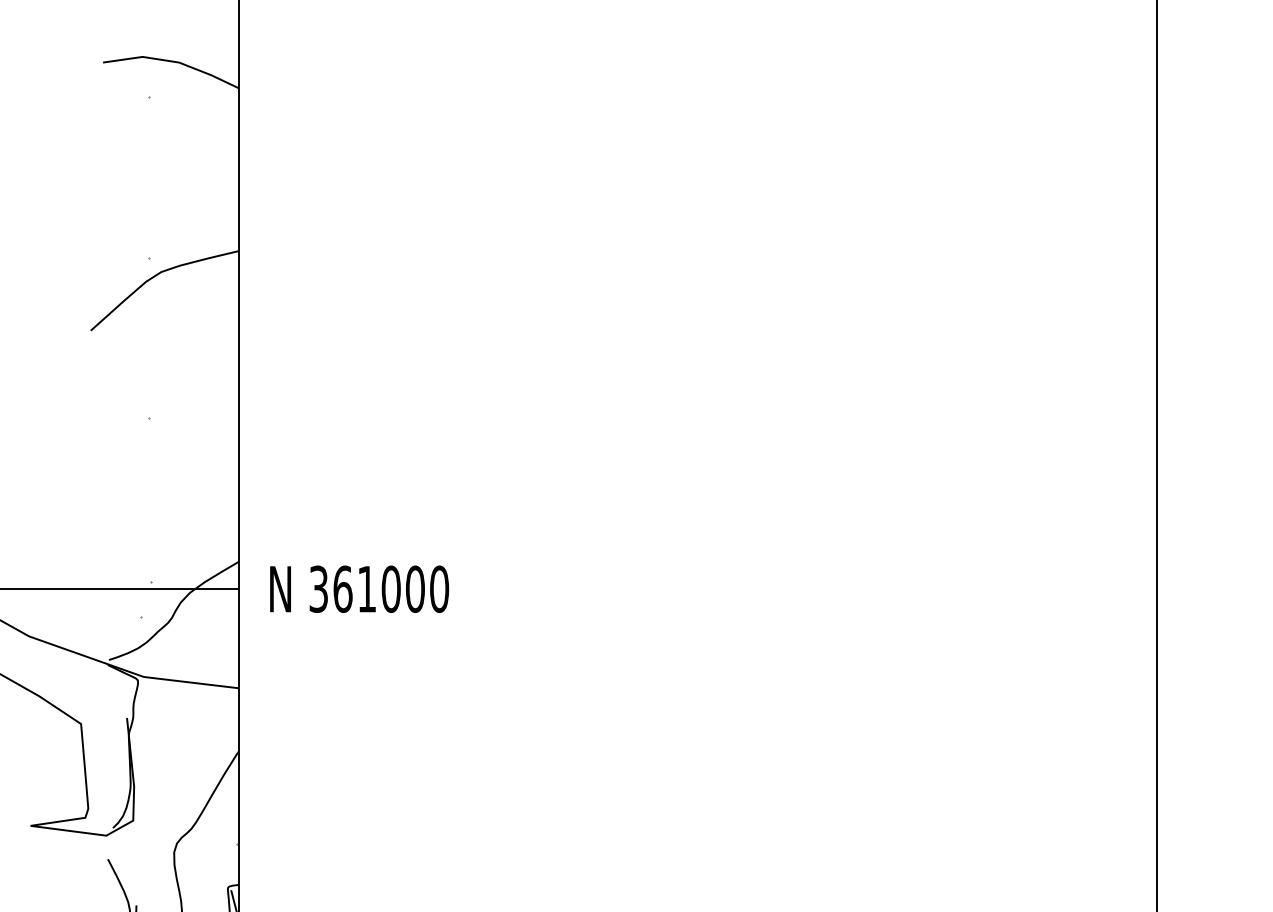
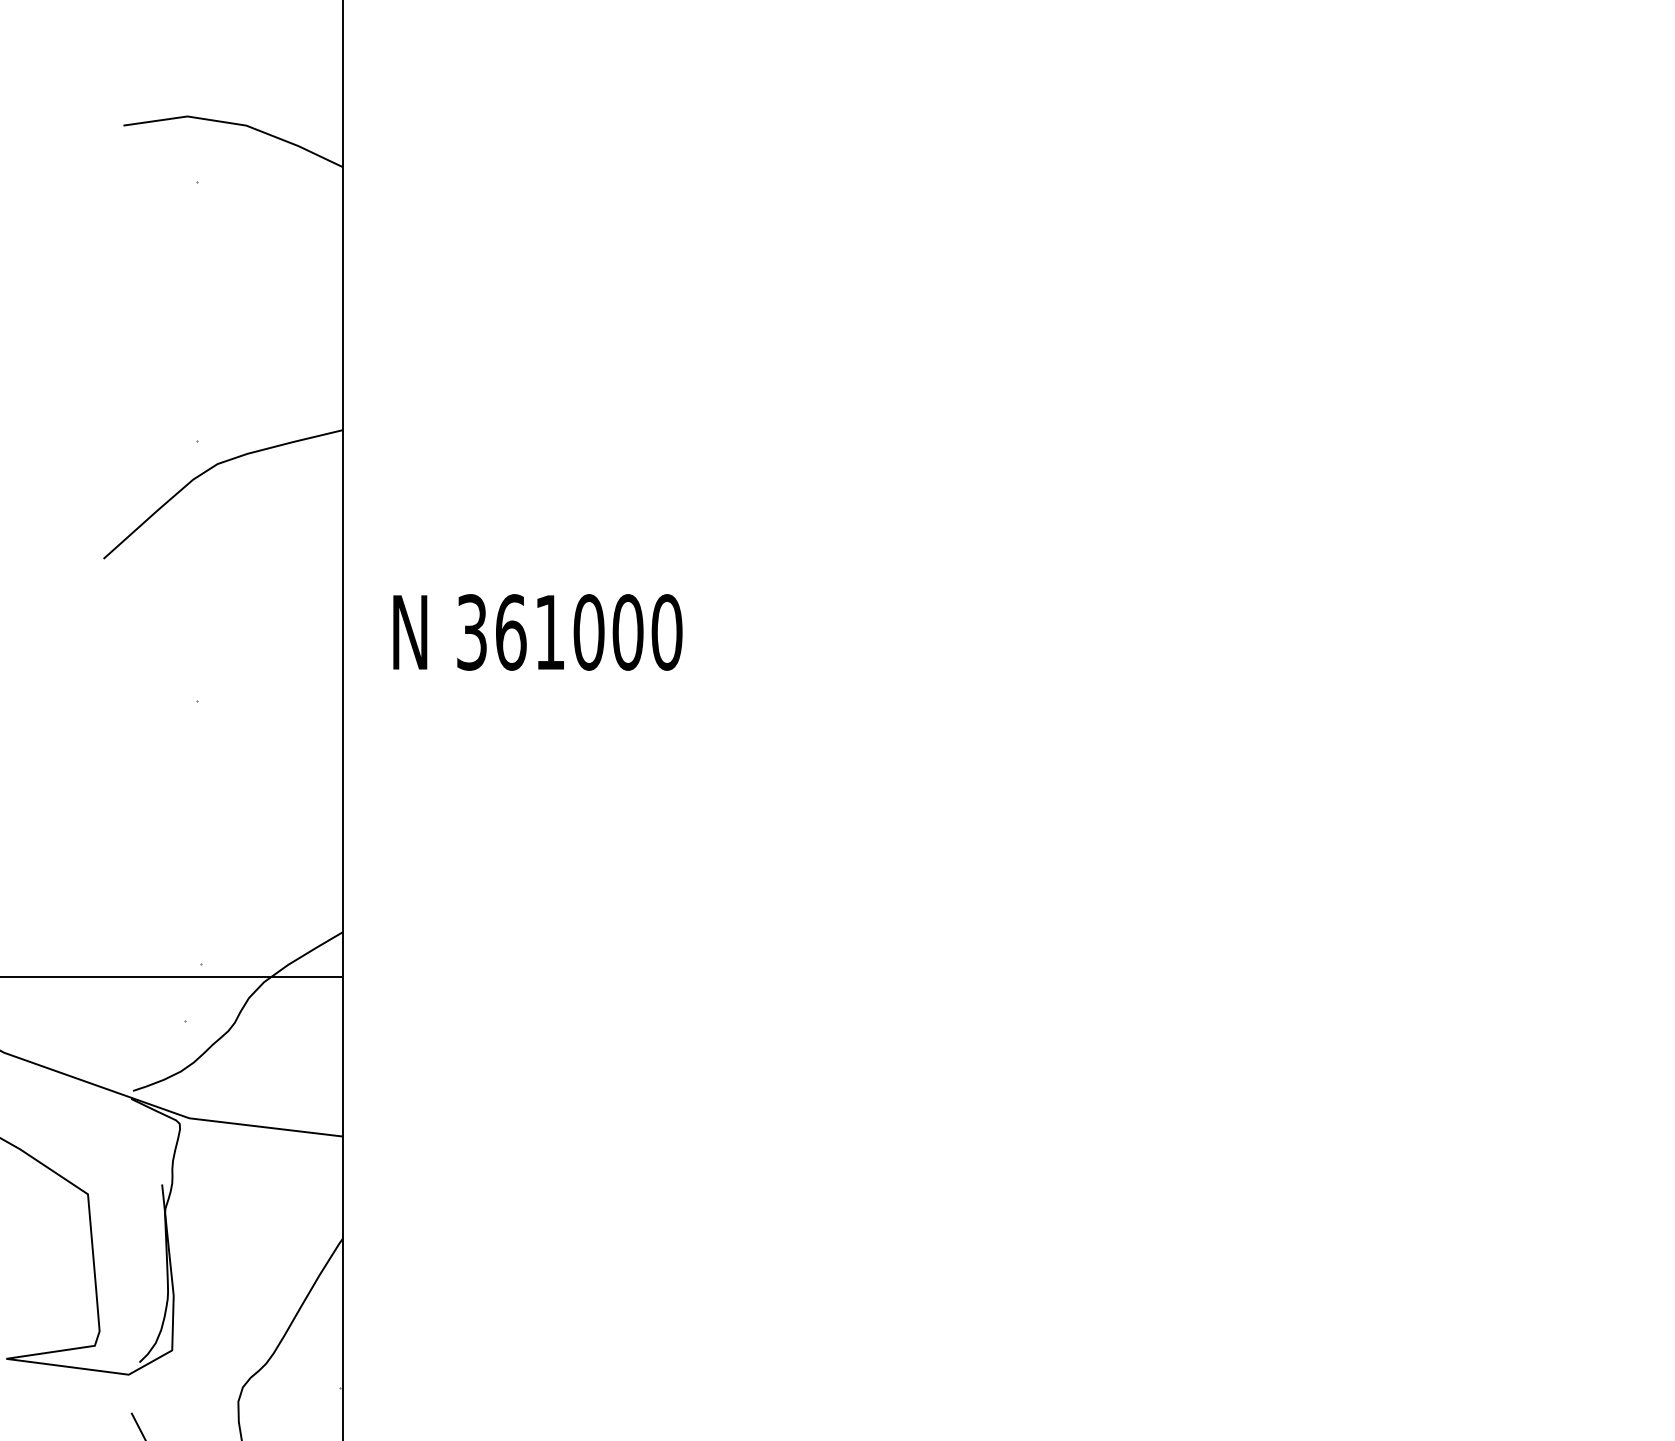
text: (359, 588) -> (537, 631), moved

